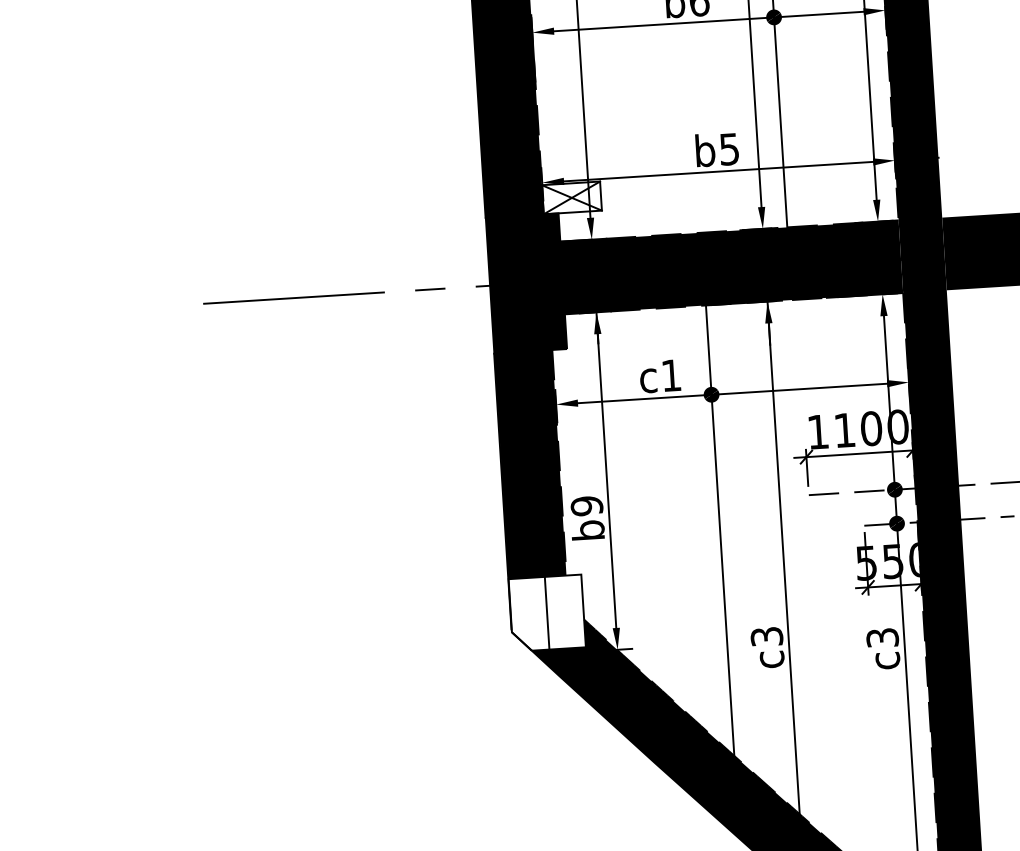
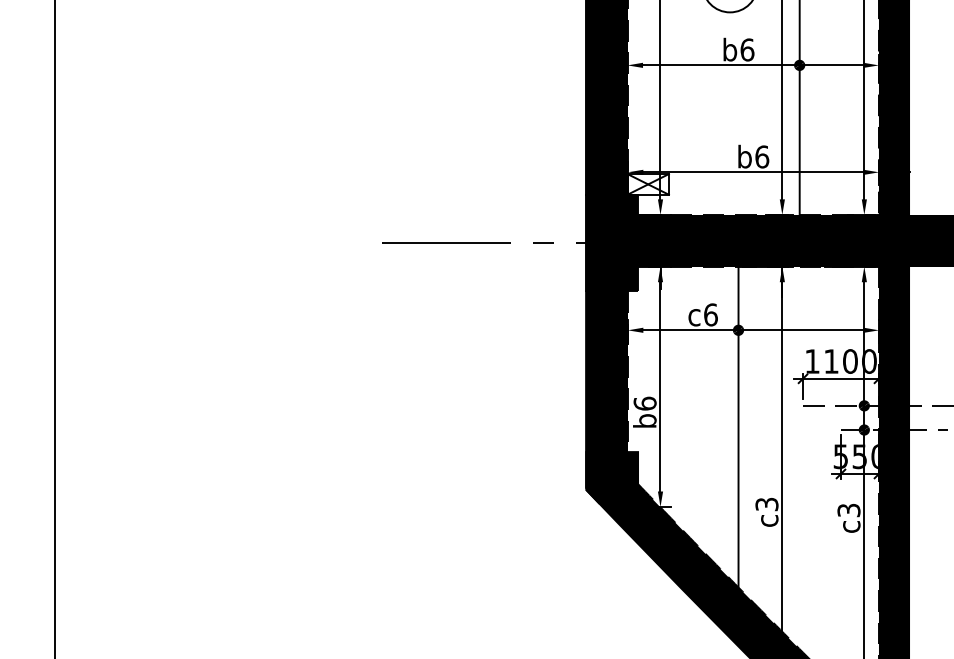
text: (729, 148) -> (762, 156), b5 -> b6
text: (670, 375) -> (710, 314), c1 -> c6
text: (586, 505) -> (644, 403), b9 -> b6
fill: (547, 612) -> (612, 477), added

